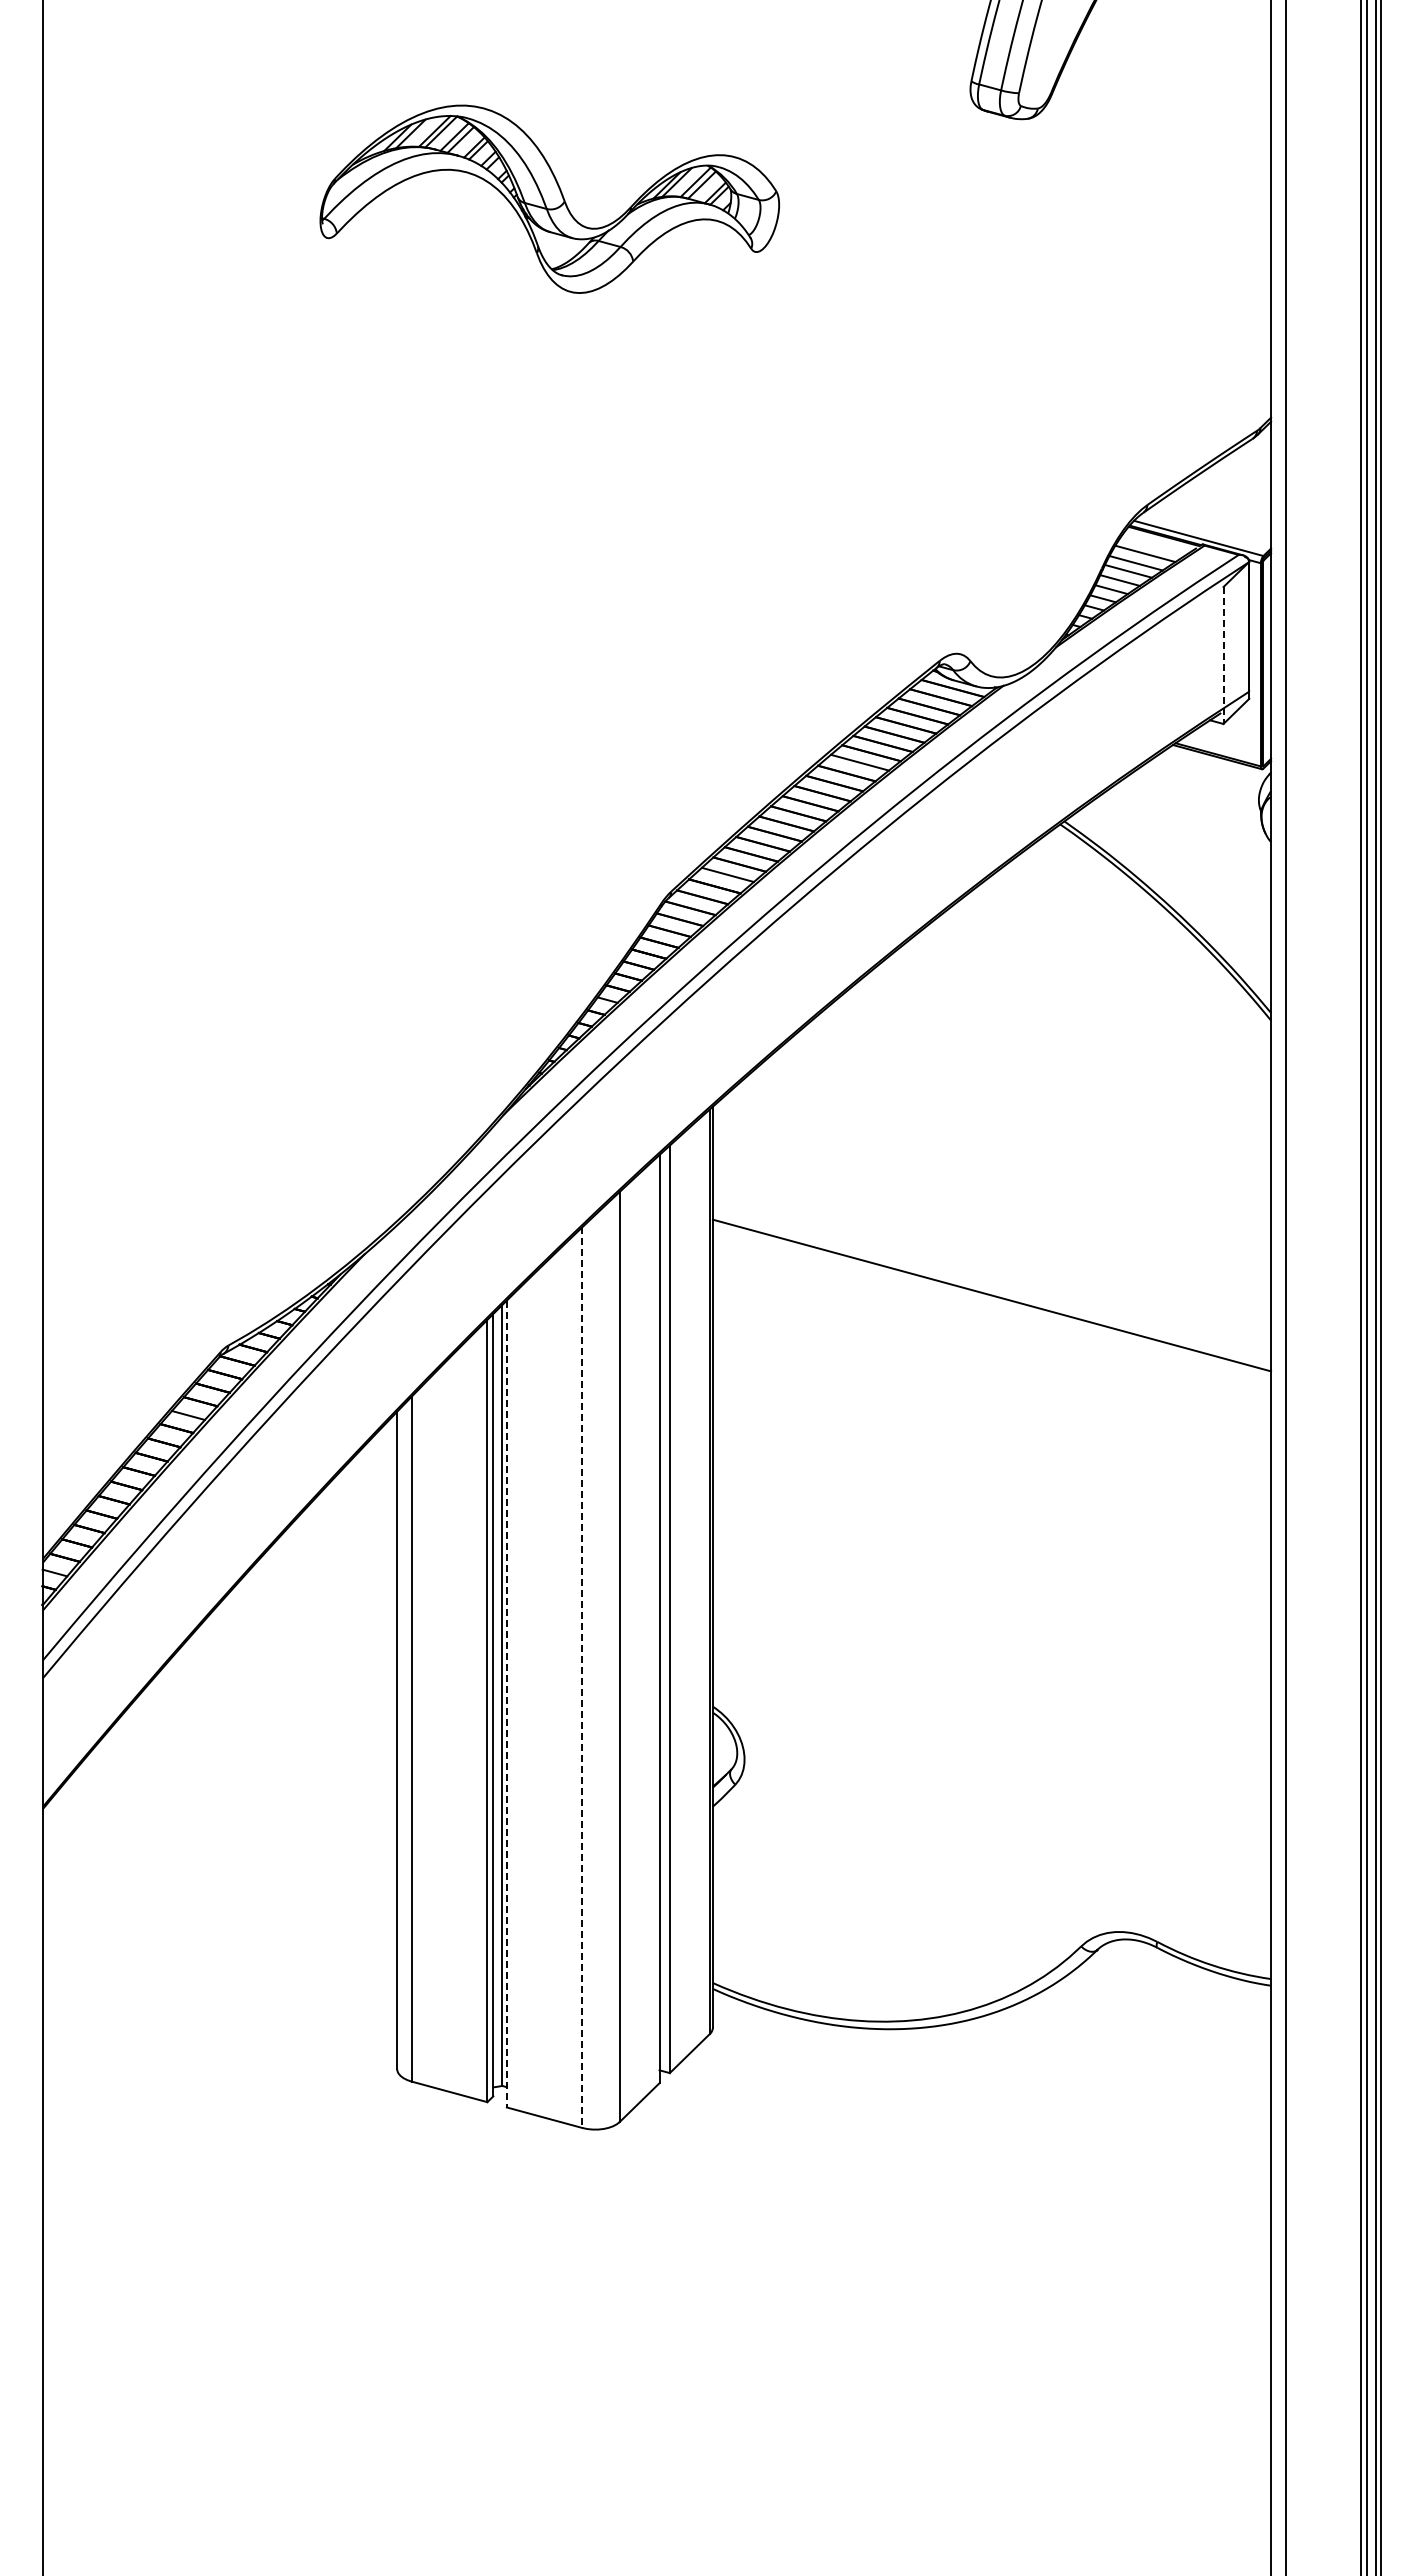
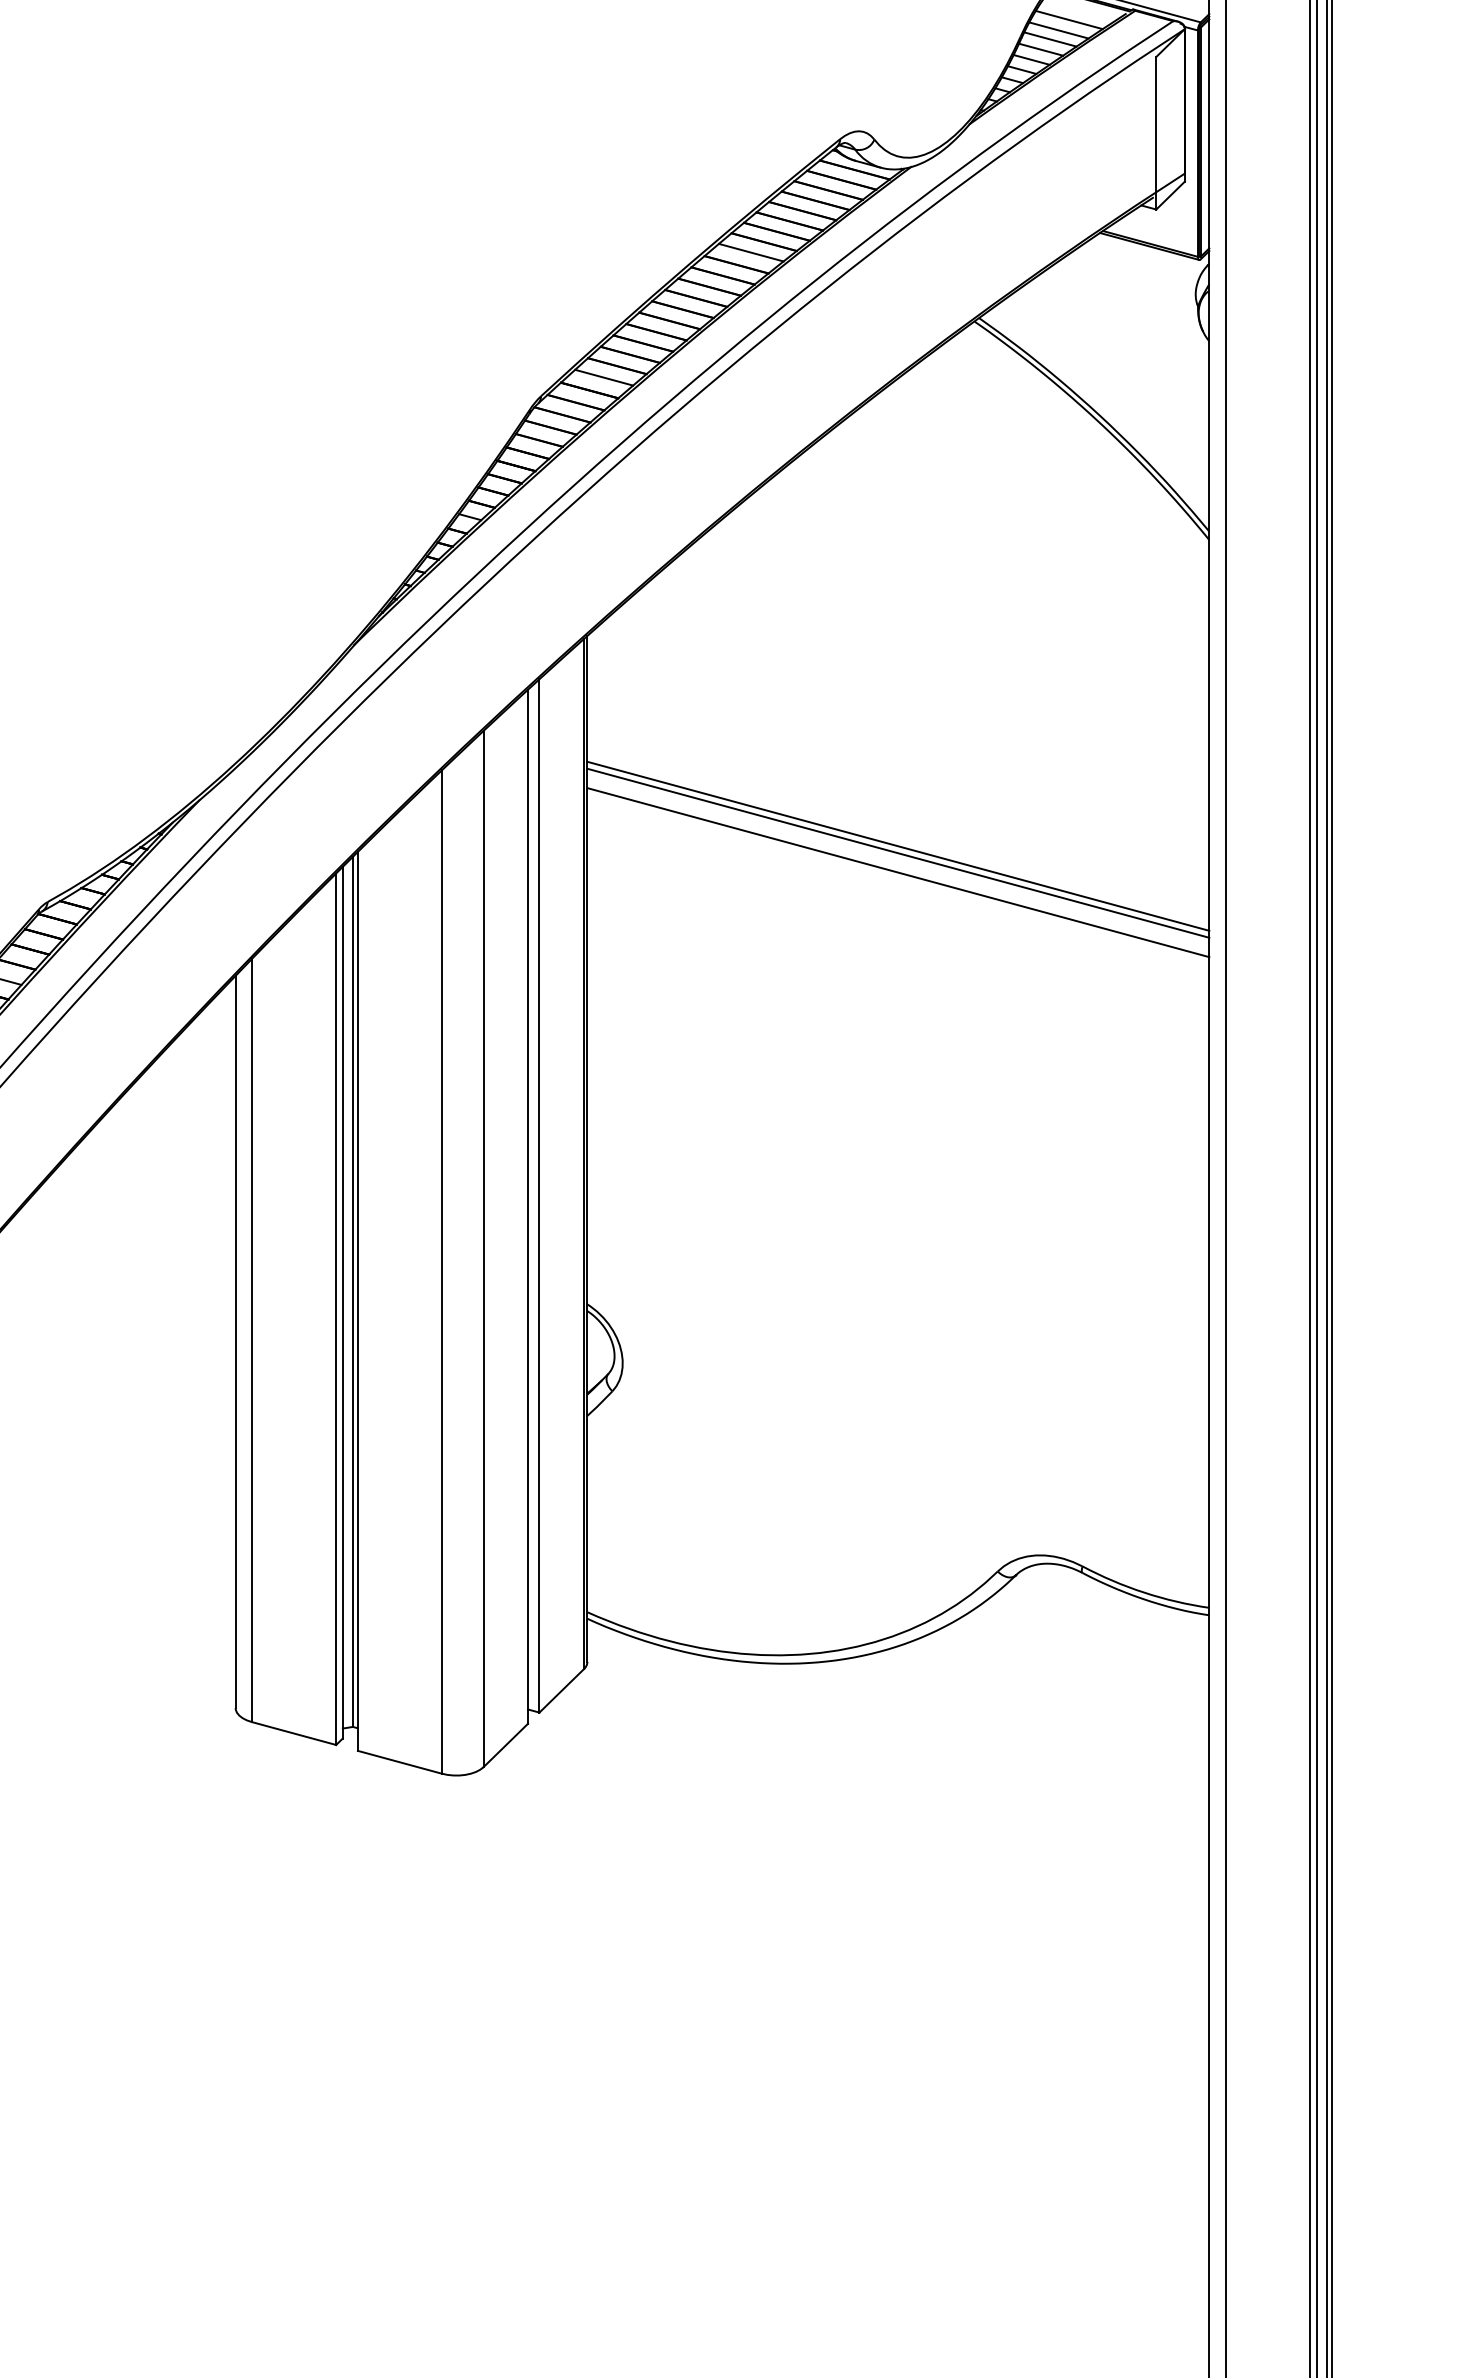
line: (1223, 656) -> (1156, 134), dashed -> solid
line: (991, 1301) -> (897, 852), added
line: (991, 1319) -> (897, 873), added
line: (582, 1678) -> (442, 1272), dashed -> solid
line: (506, 1704) -> (357, 1301), dashed -> solid

